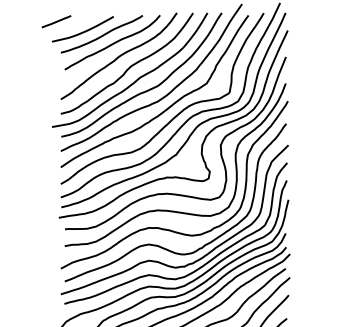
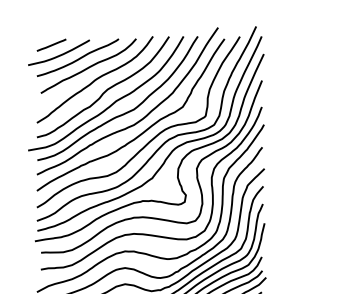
line: (56, 21) -> (51, 45), moved

